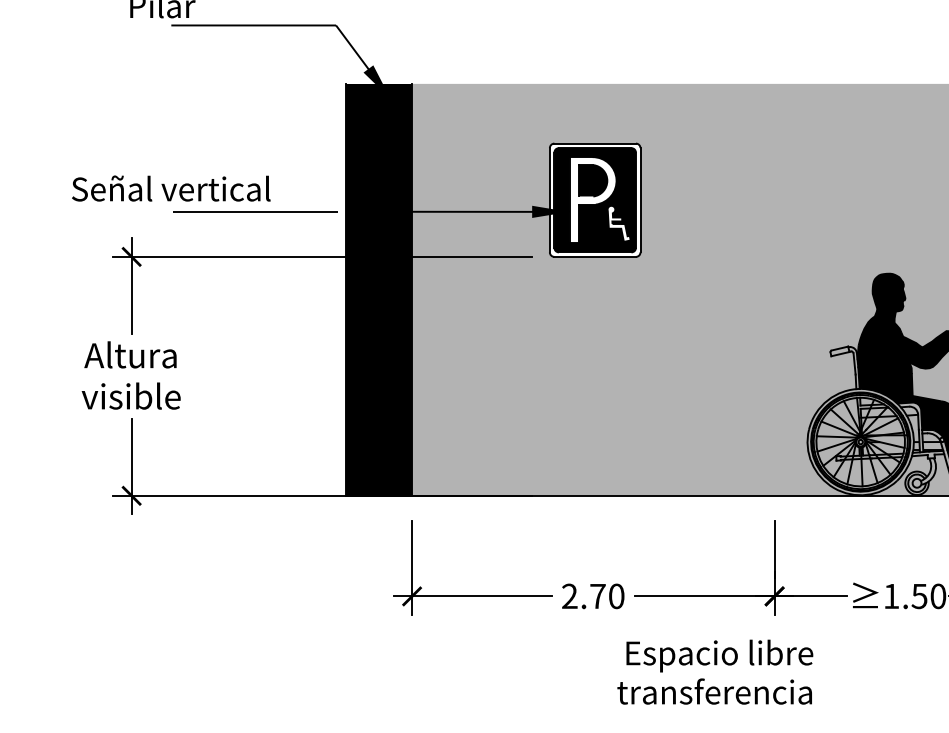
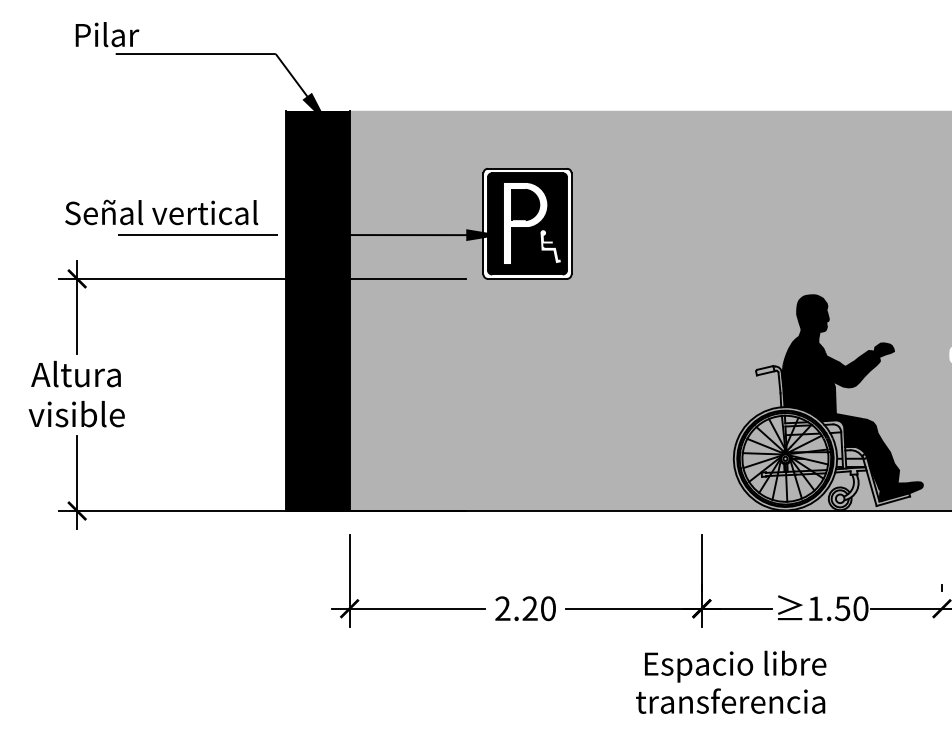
text: (171, 188) -> (161, 212), moved
text: (597, 596) -> (529, 608), 2.70 -> 2.20
text: (715, 671) -> (731, 681), moved

